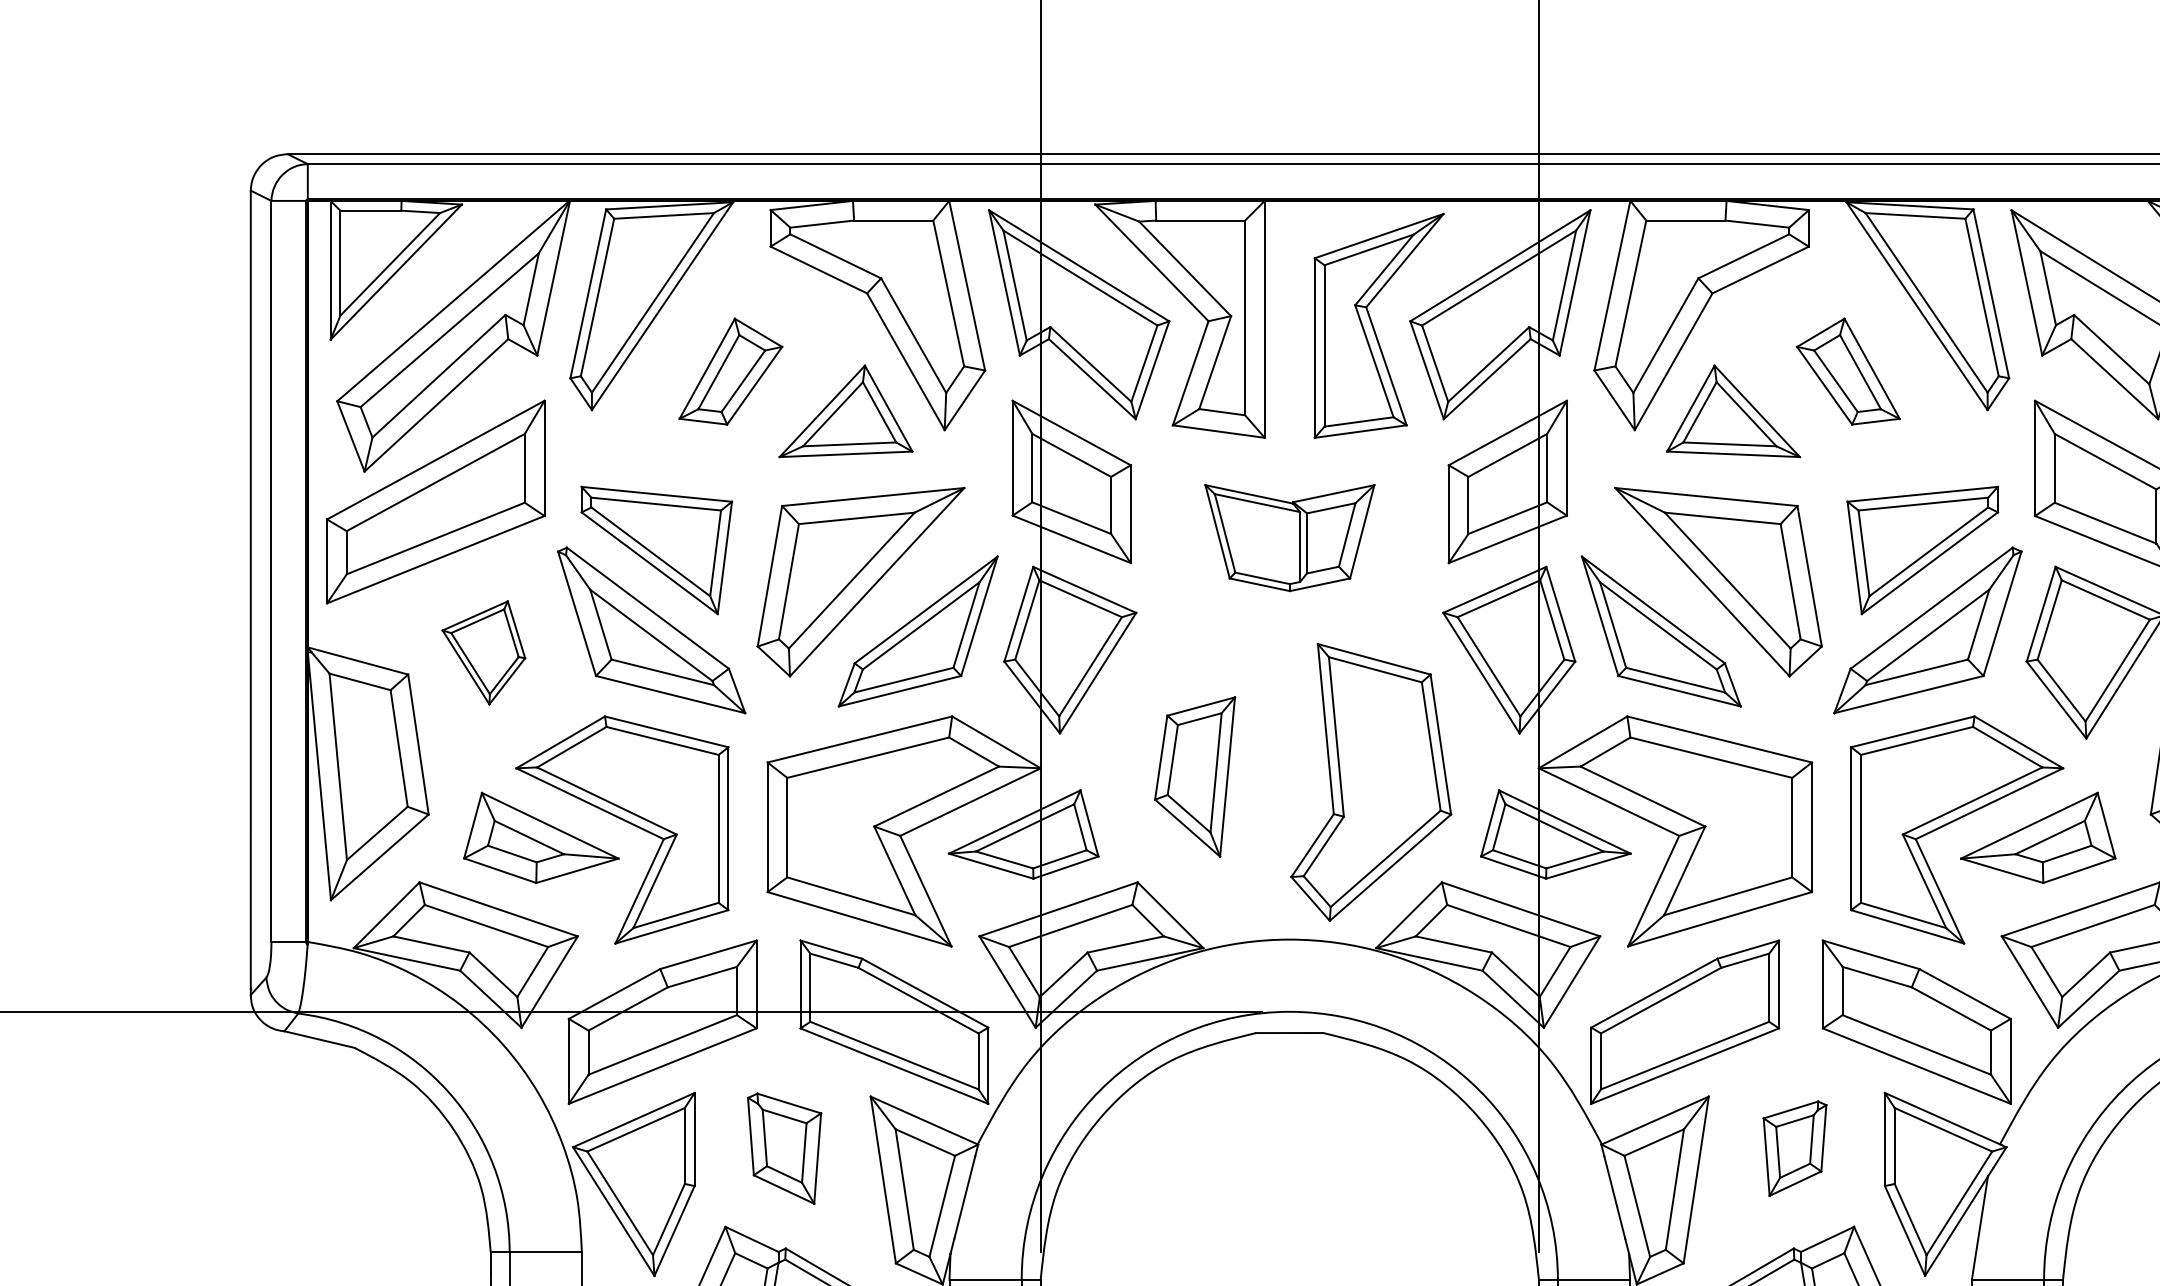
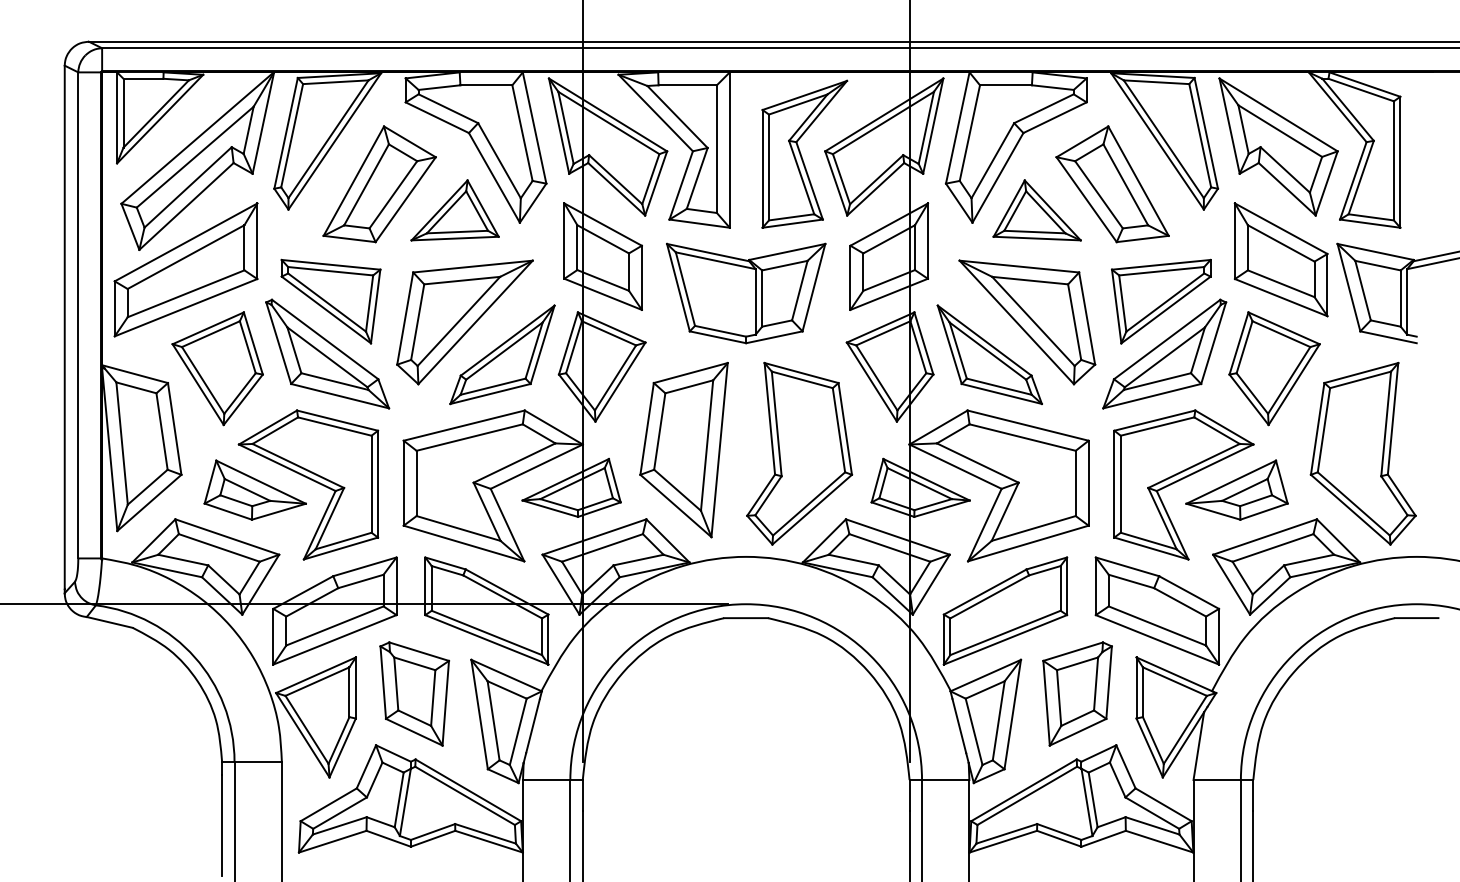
part: (730, 371) -> (379, 184), size x1.67
part: (1848, 371) -> (1112, 184), size x1.67
part: (1290, 538) -> (746, 293), size x1.43
part: (483, 652) -> (217, 368), size x1.67
part: (1194, 777) -> (683, 450), size x1.67
part: (784, 1147) -> (414, 693), size x1.43
part: (1794, 1147) -> (1077, 693), size x1.67

